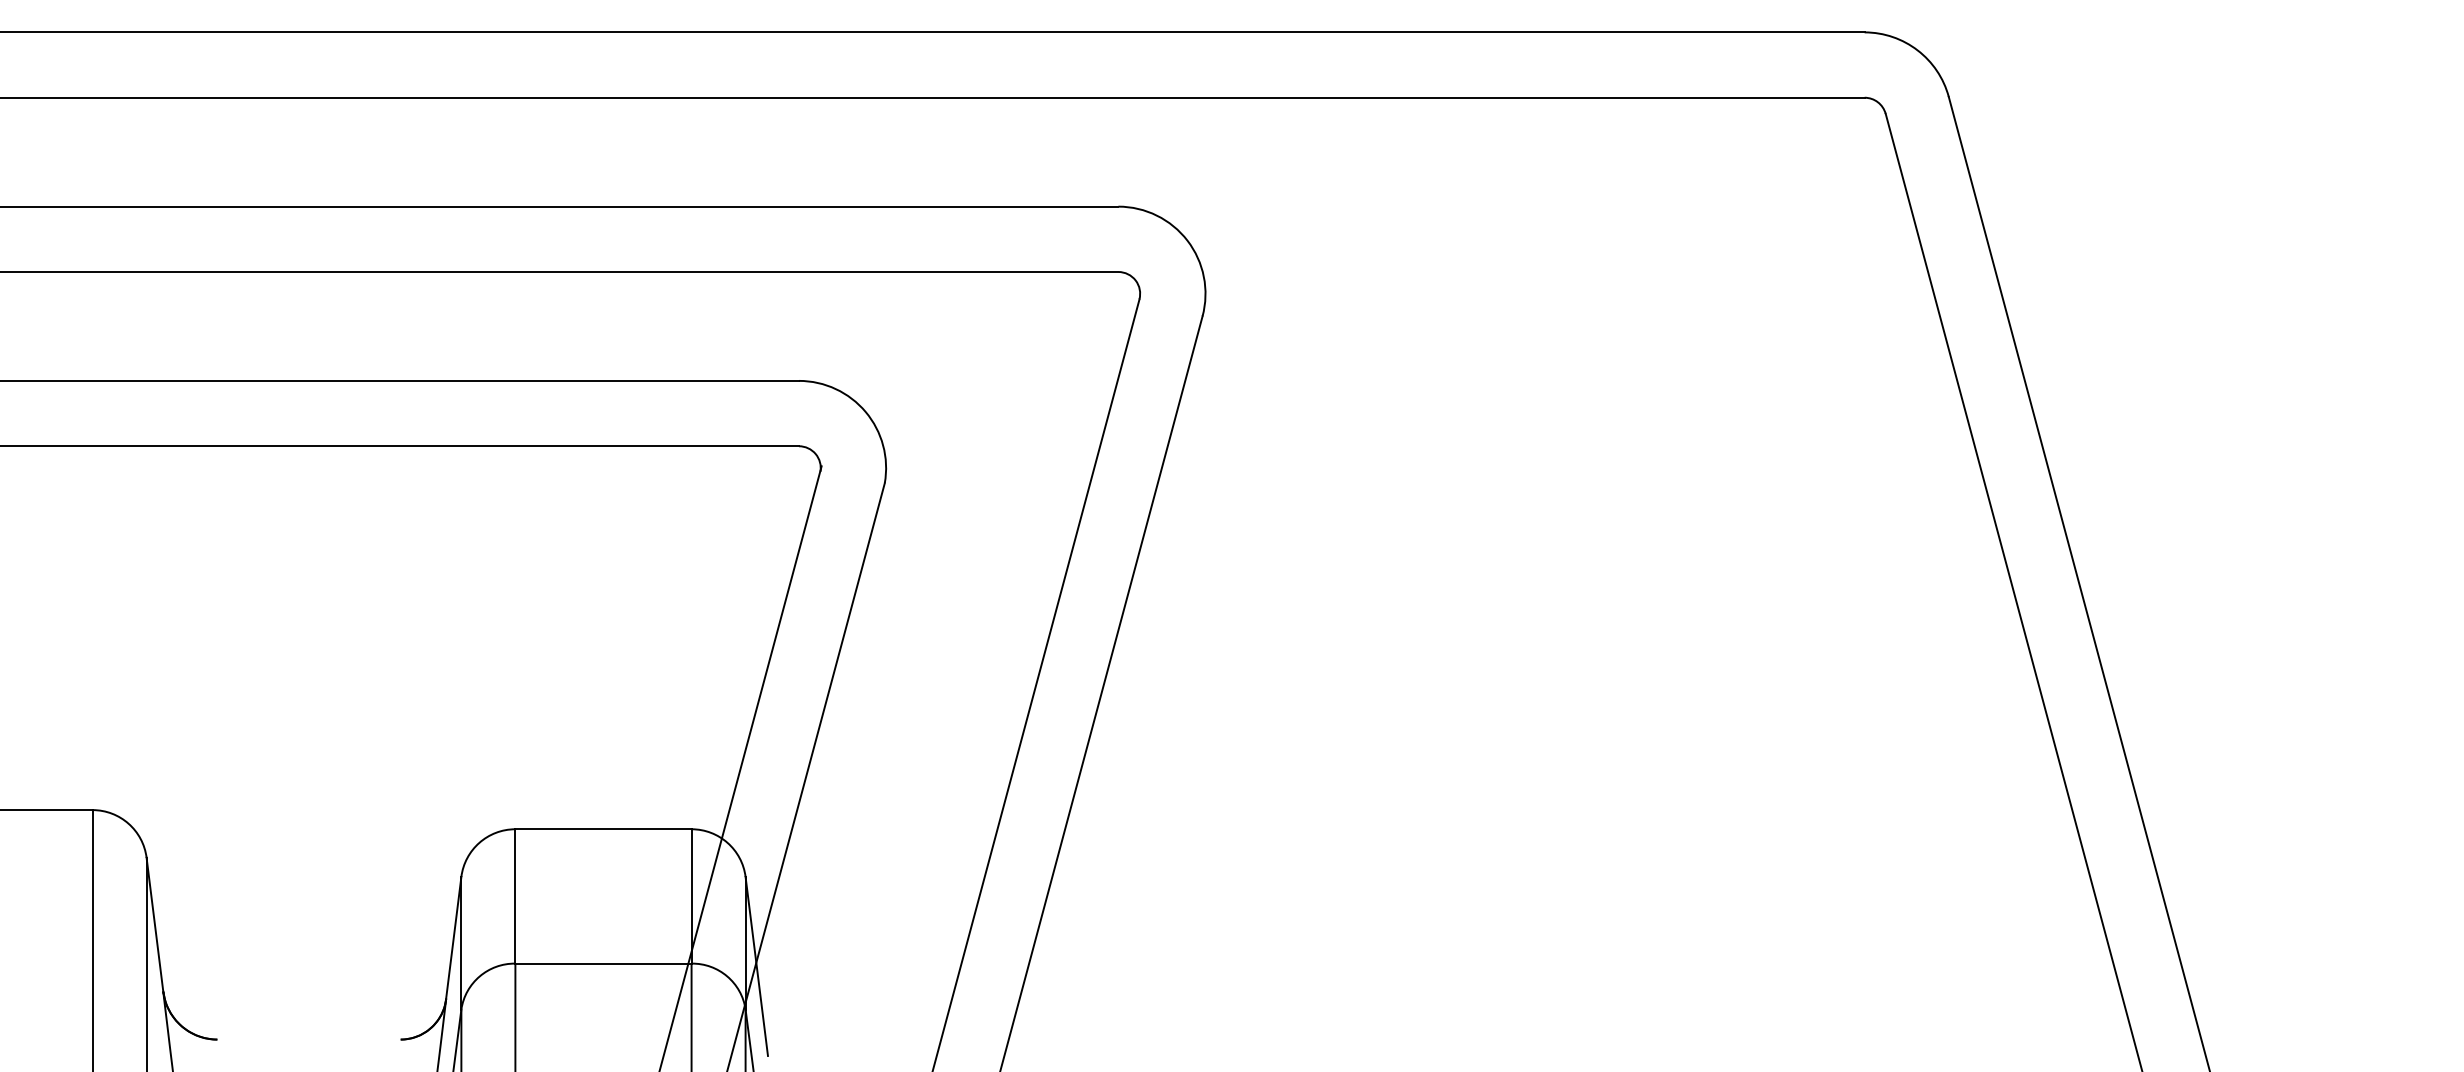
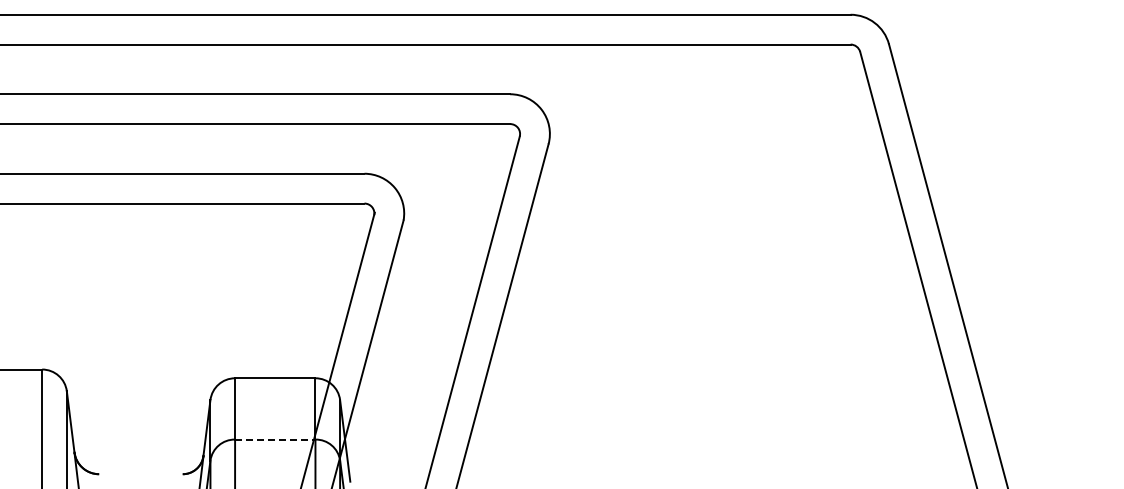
line: (603, 963) -> (275, 439), solid -> dashed

